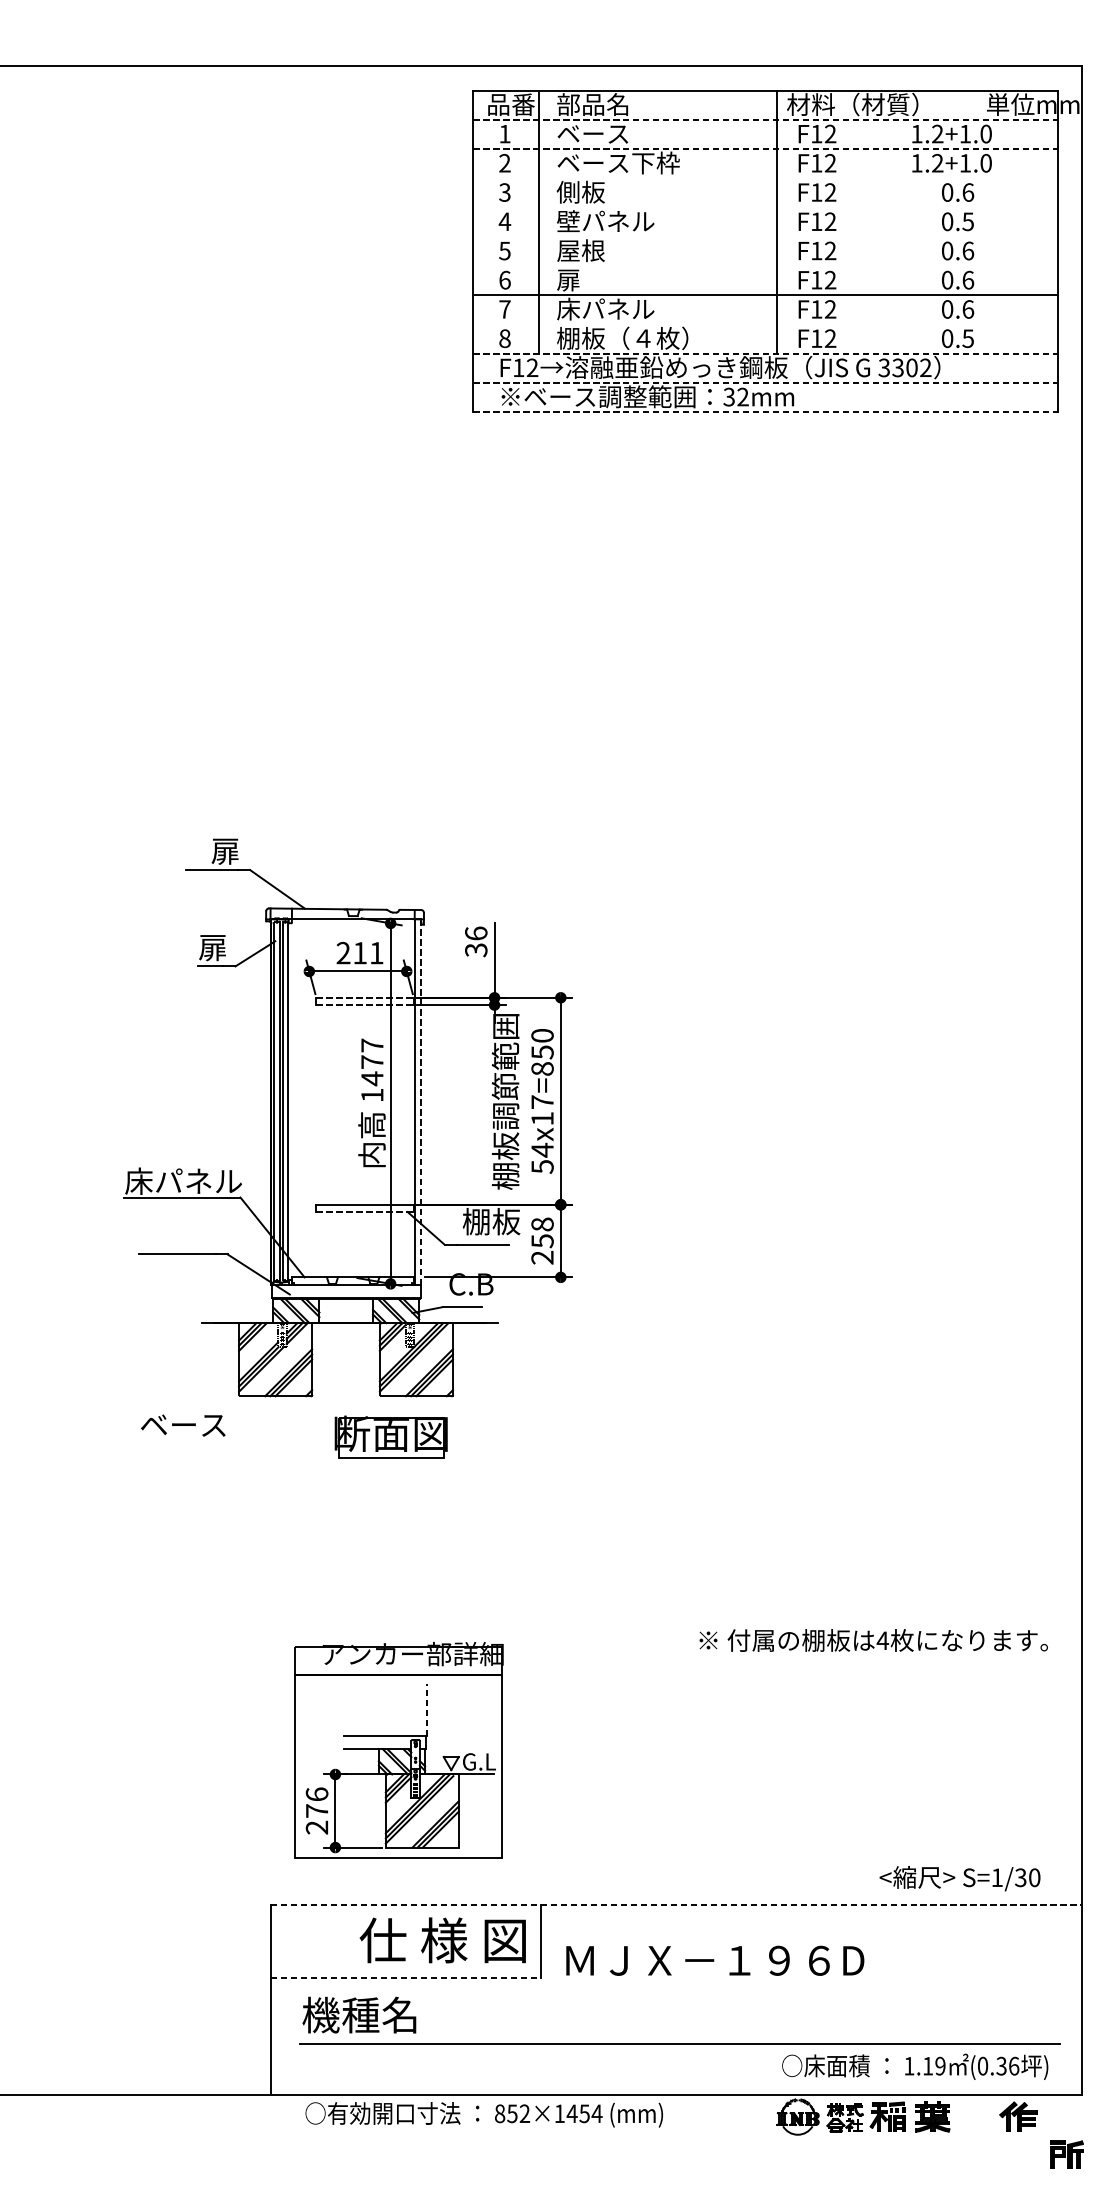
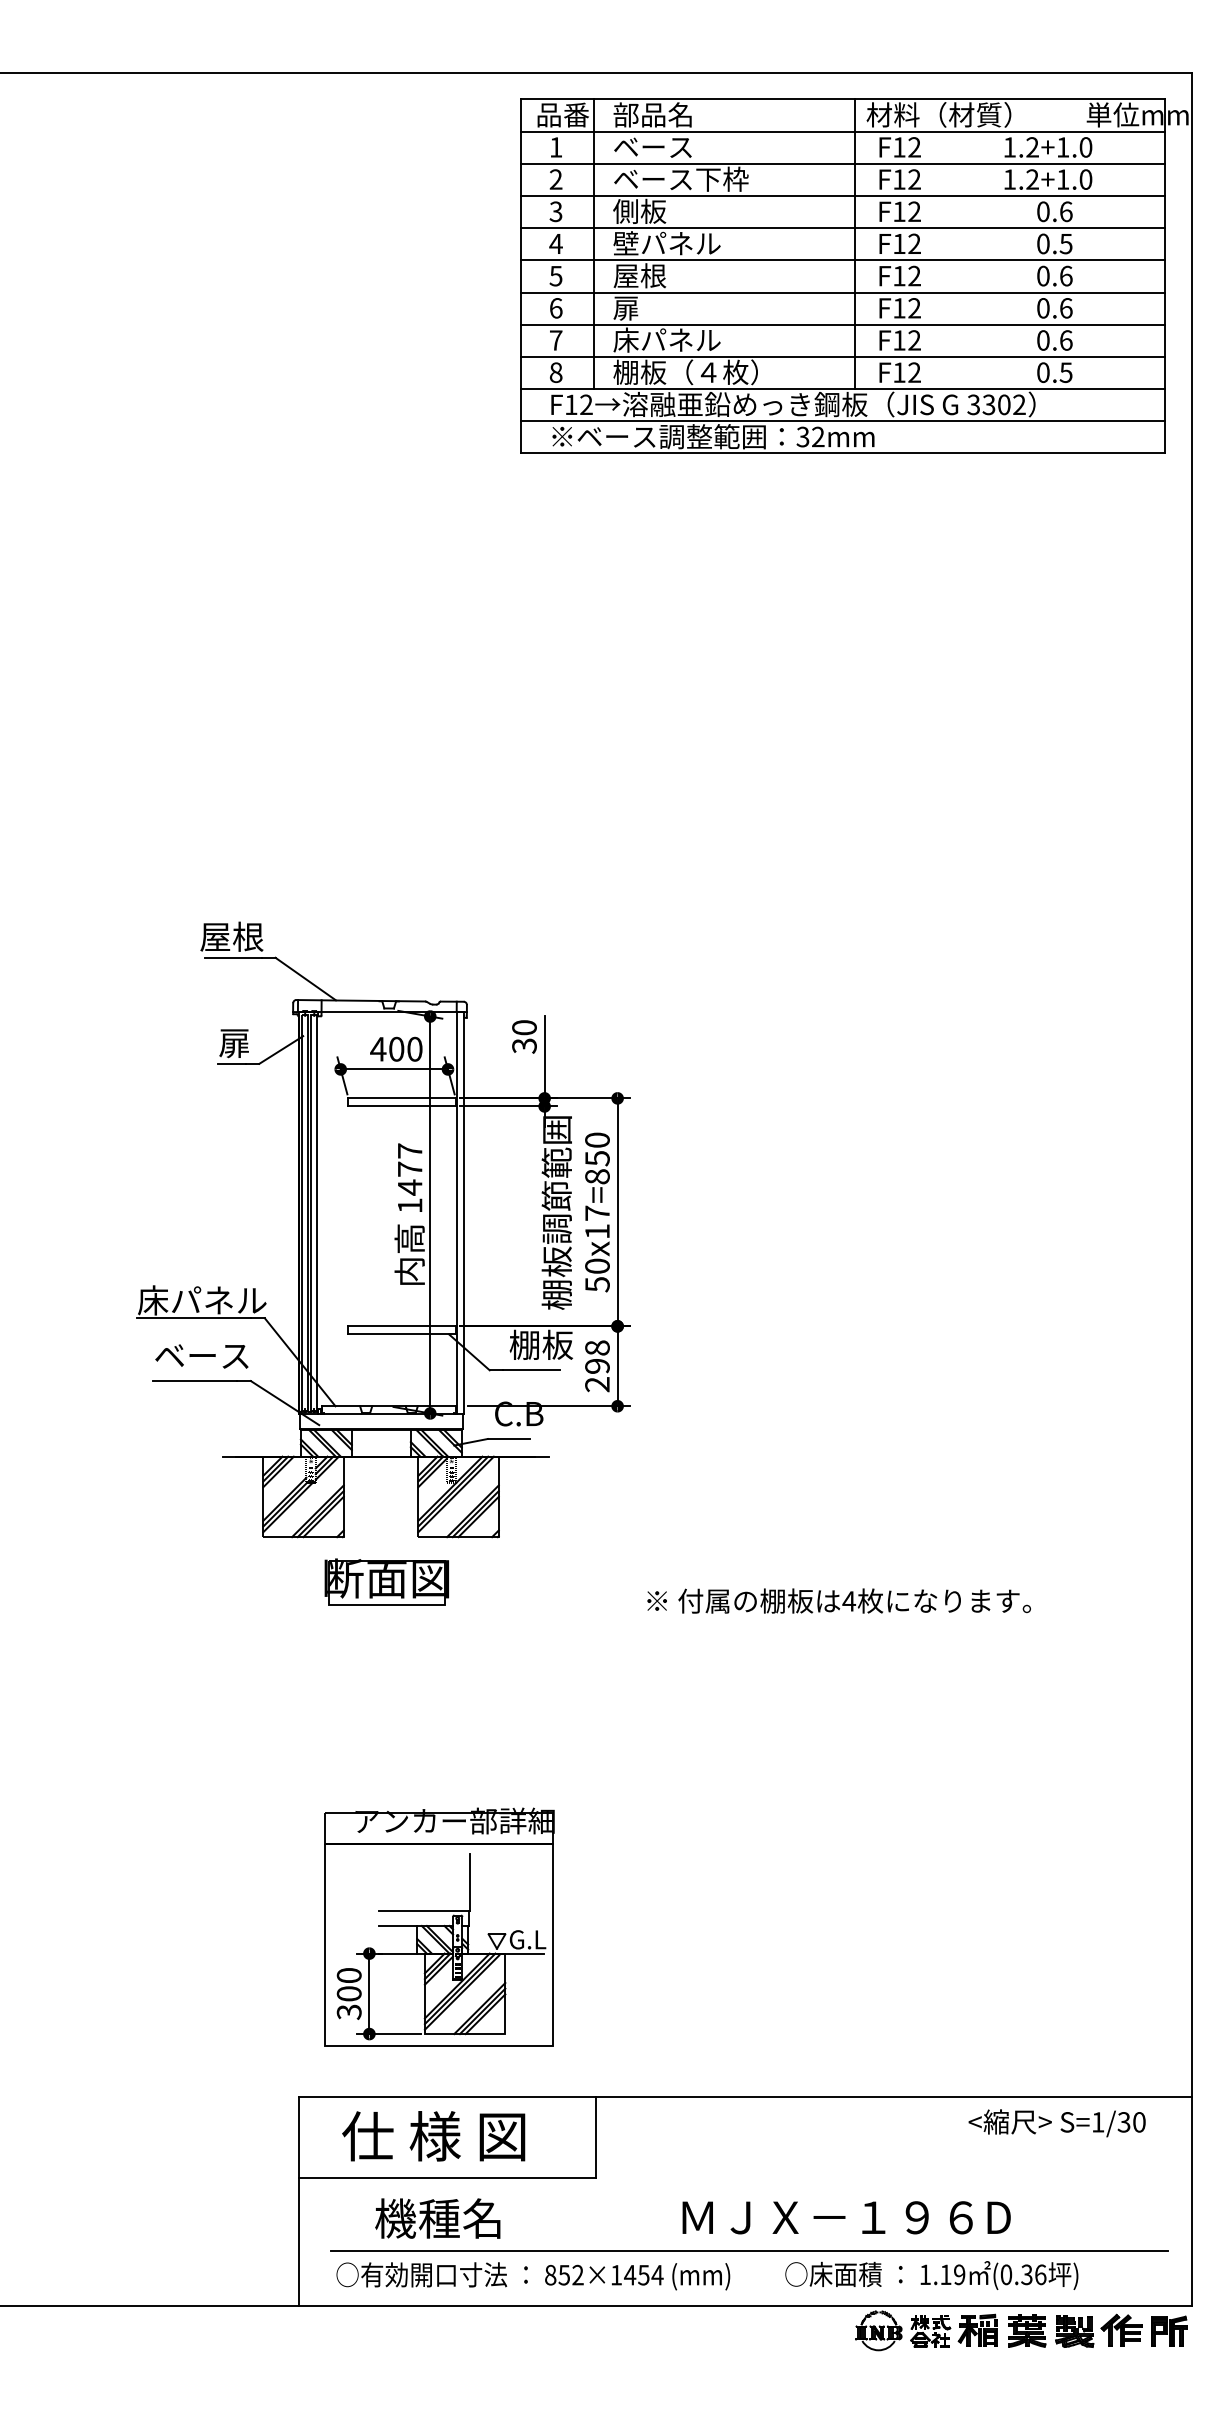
line: (765, 119) -> (843, 131), dashed -> solid
line: (765, 148) -> (843, 163), dashed -> solid
line: (765, 178) -> (842, 196), added
line: (765, 207) -> (842, 228), added
line: (765, 236) -> (842, 260), added
line: (765, 265) -> (842, 292), added
line: (765, 323) -> (842, 356), added
line: (765, 353) -> (843, 389), dashed -> solid
line: (765, 383) -> (843, 421), dashed -> solid
line: (765, 412) -> (843, 453), dashed -> solid
text: (210, 850) -> (231, 936), 扉 -> 屋根
text: (476, 933) -> (524, 1027), 36 -> 30
text: (360, 952) -> (396, 1048), 211 -> 400
line: (365, 997) -> (402, 1098), dashed -> solid
line: (365, 1005) -> (402, 1106), dashed -> solid
line: (420, 1102) -> (463, 1213), dashed -> solid
text: (542, 1150) -> (597, 1266), 54x17=850 -> 50x17=850
line: (365, 1212) -> (402, 1334), dashed -> solid
text: (542, 1241) -> (597, 1366), 258 -> 298
text: (182, 1425) -> (201, 1356), moved
part: (390, 1436) -> (386, 1581), moved
text: (873, 1639) -> (838, 1600), moved
line: (426, 1709) -> (469, 1882), dashed -> solid
text: (316, 1810) -> (348, 1993), 276 -> 300
text: (959, 1878) -> (1056, 2123), moved
line: (676, 1905) -> (745, 2097), dashed -> solid
text: (442, 1940) -> (433, 2136), moved
text: (715, 1960) -> (846, 2217), moved
line: (406, 1977) -> (447, 2177), dashed -> solid
text: (359, 2015) -> (437, 2218), moved
text: (914, 2066) -> (931, 2275), moved
text: (484, 2114) -> (533, 2276), moved
part: (975, 2117) -> (1074, 2331), added
part: (1067, 2154) -> (1169, 2330), moved

